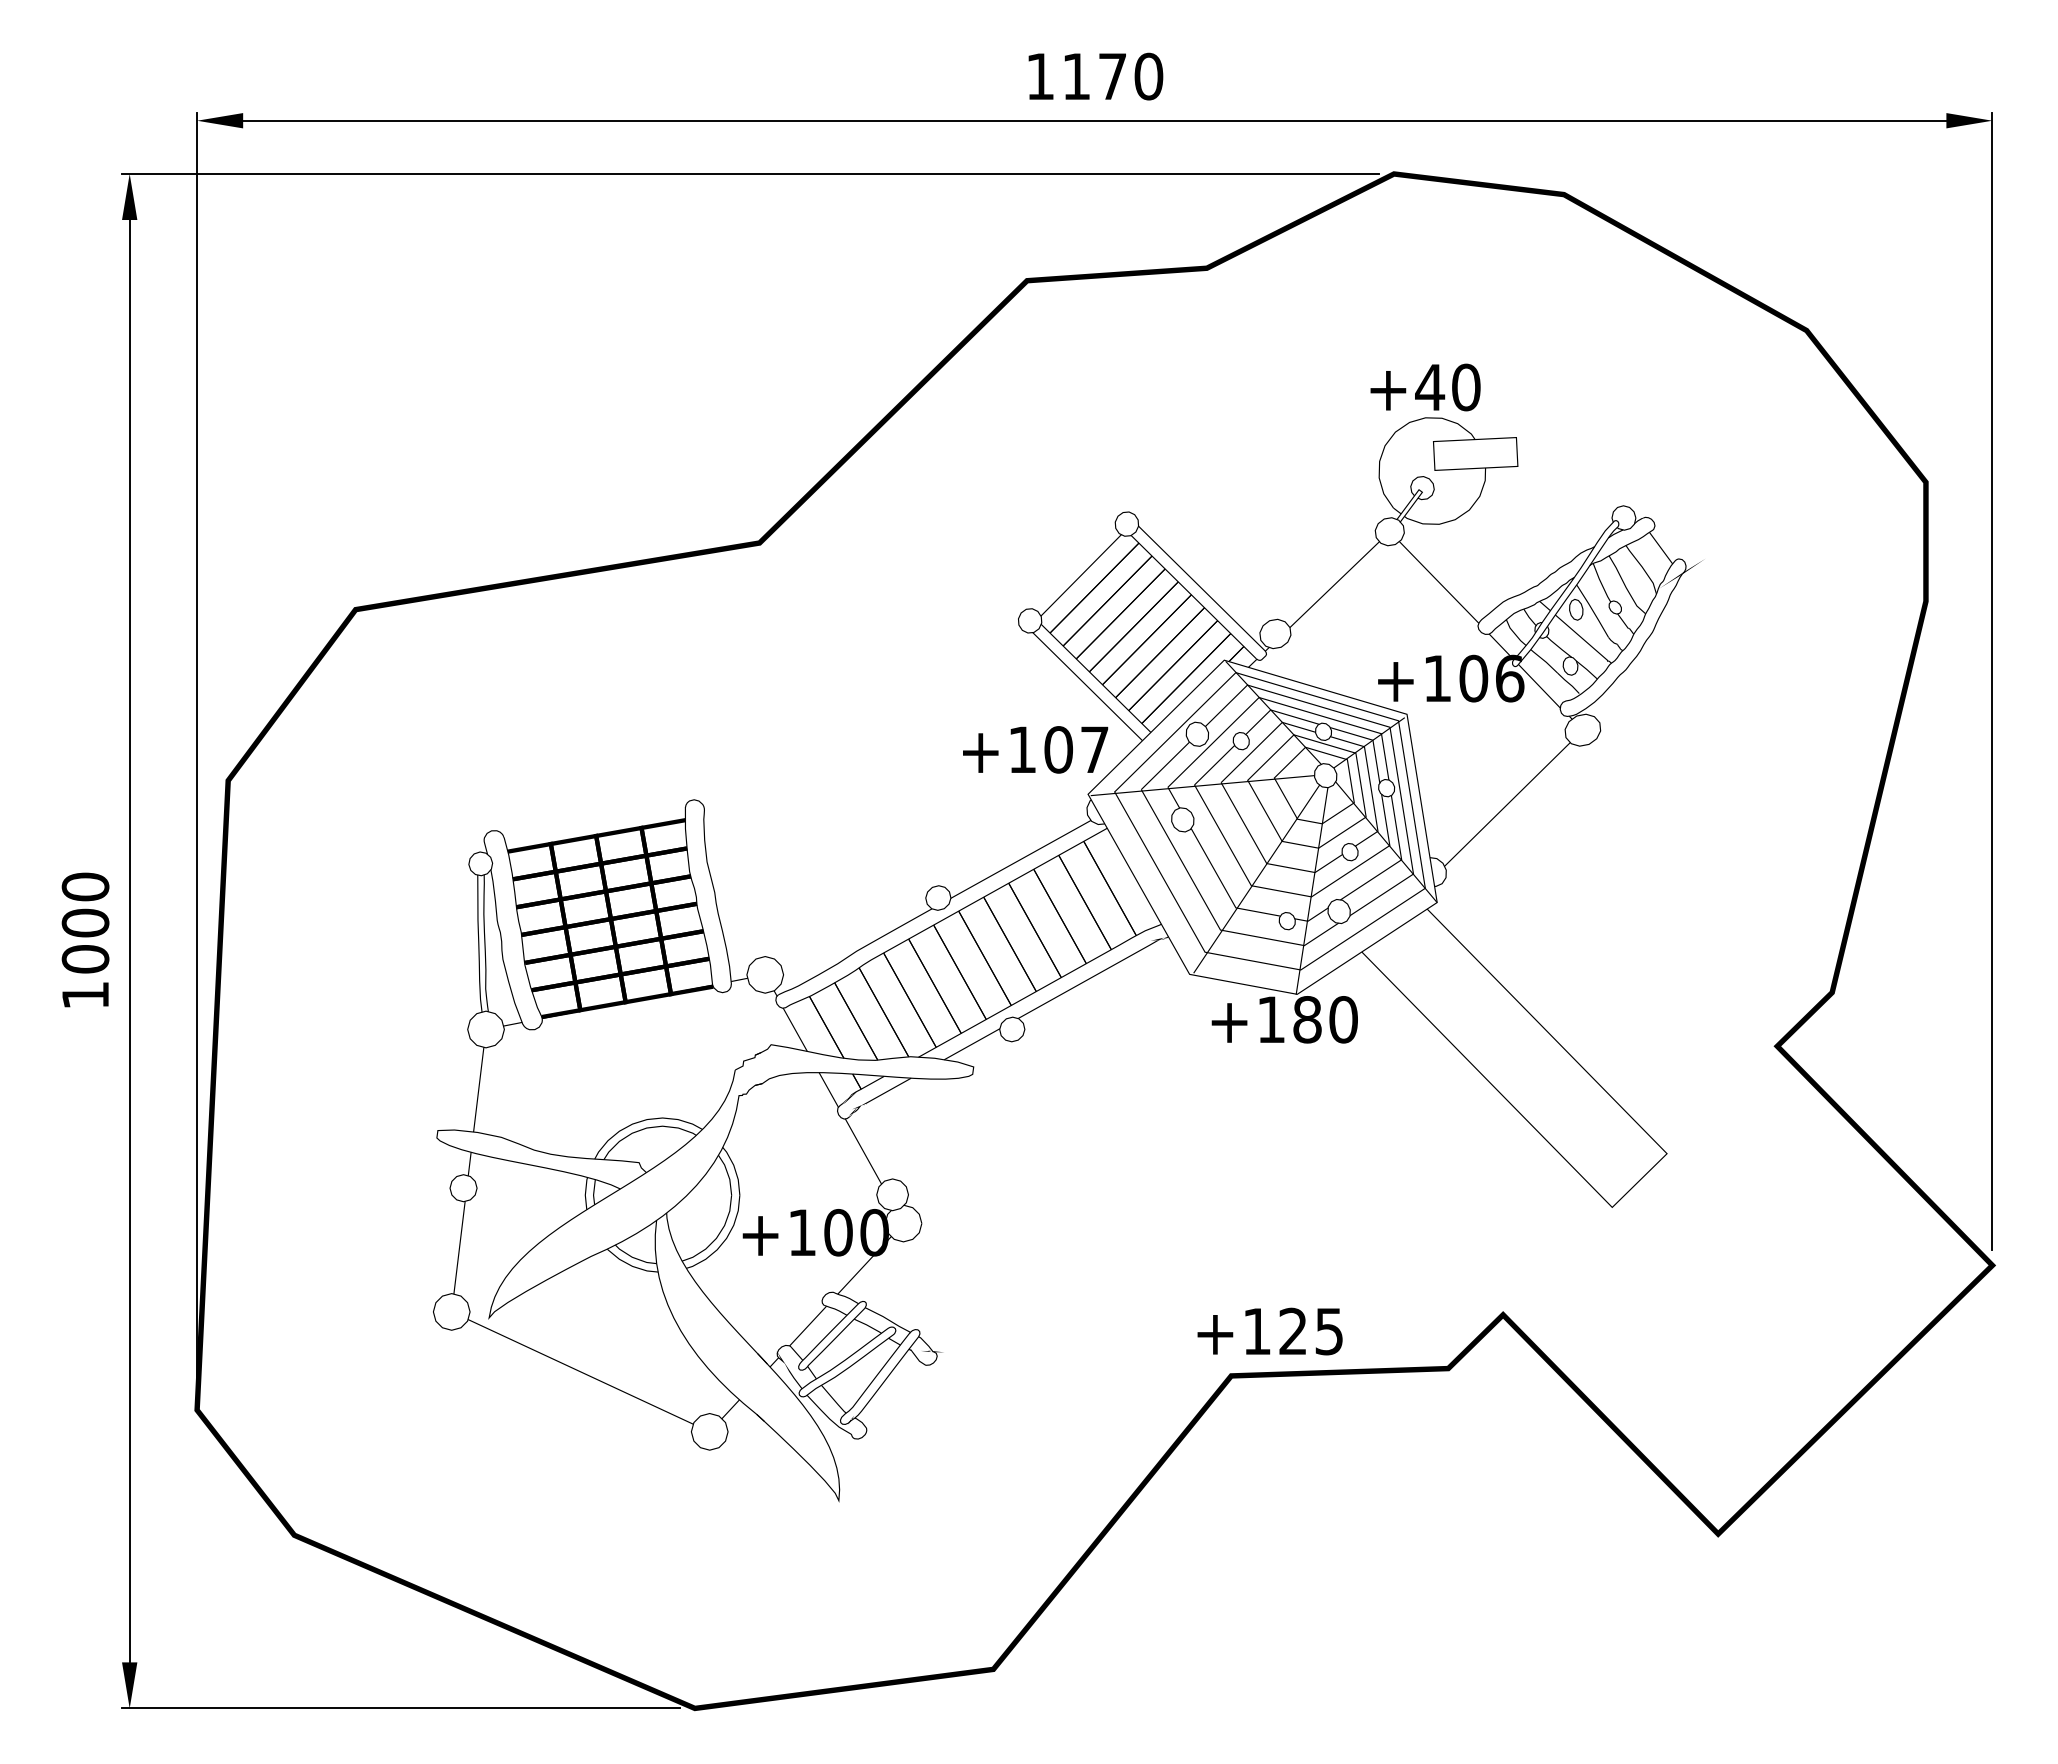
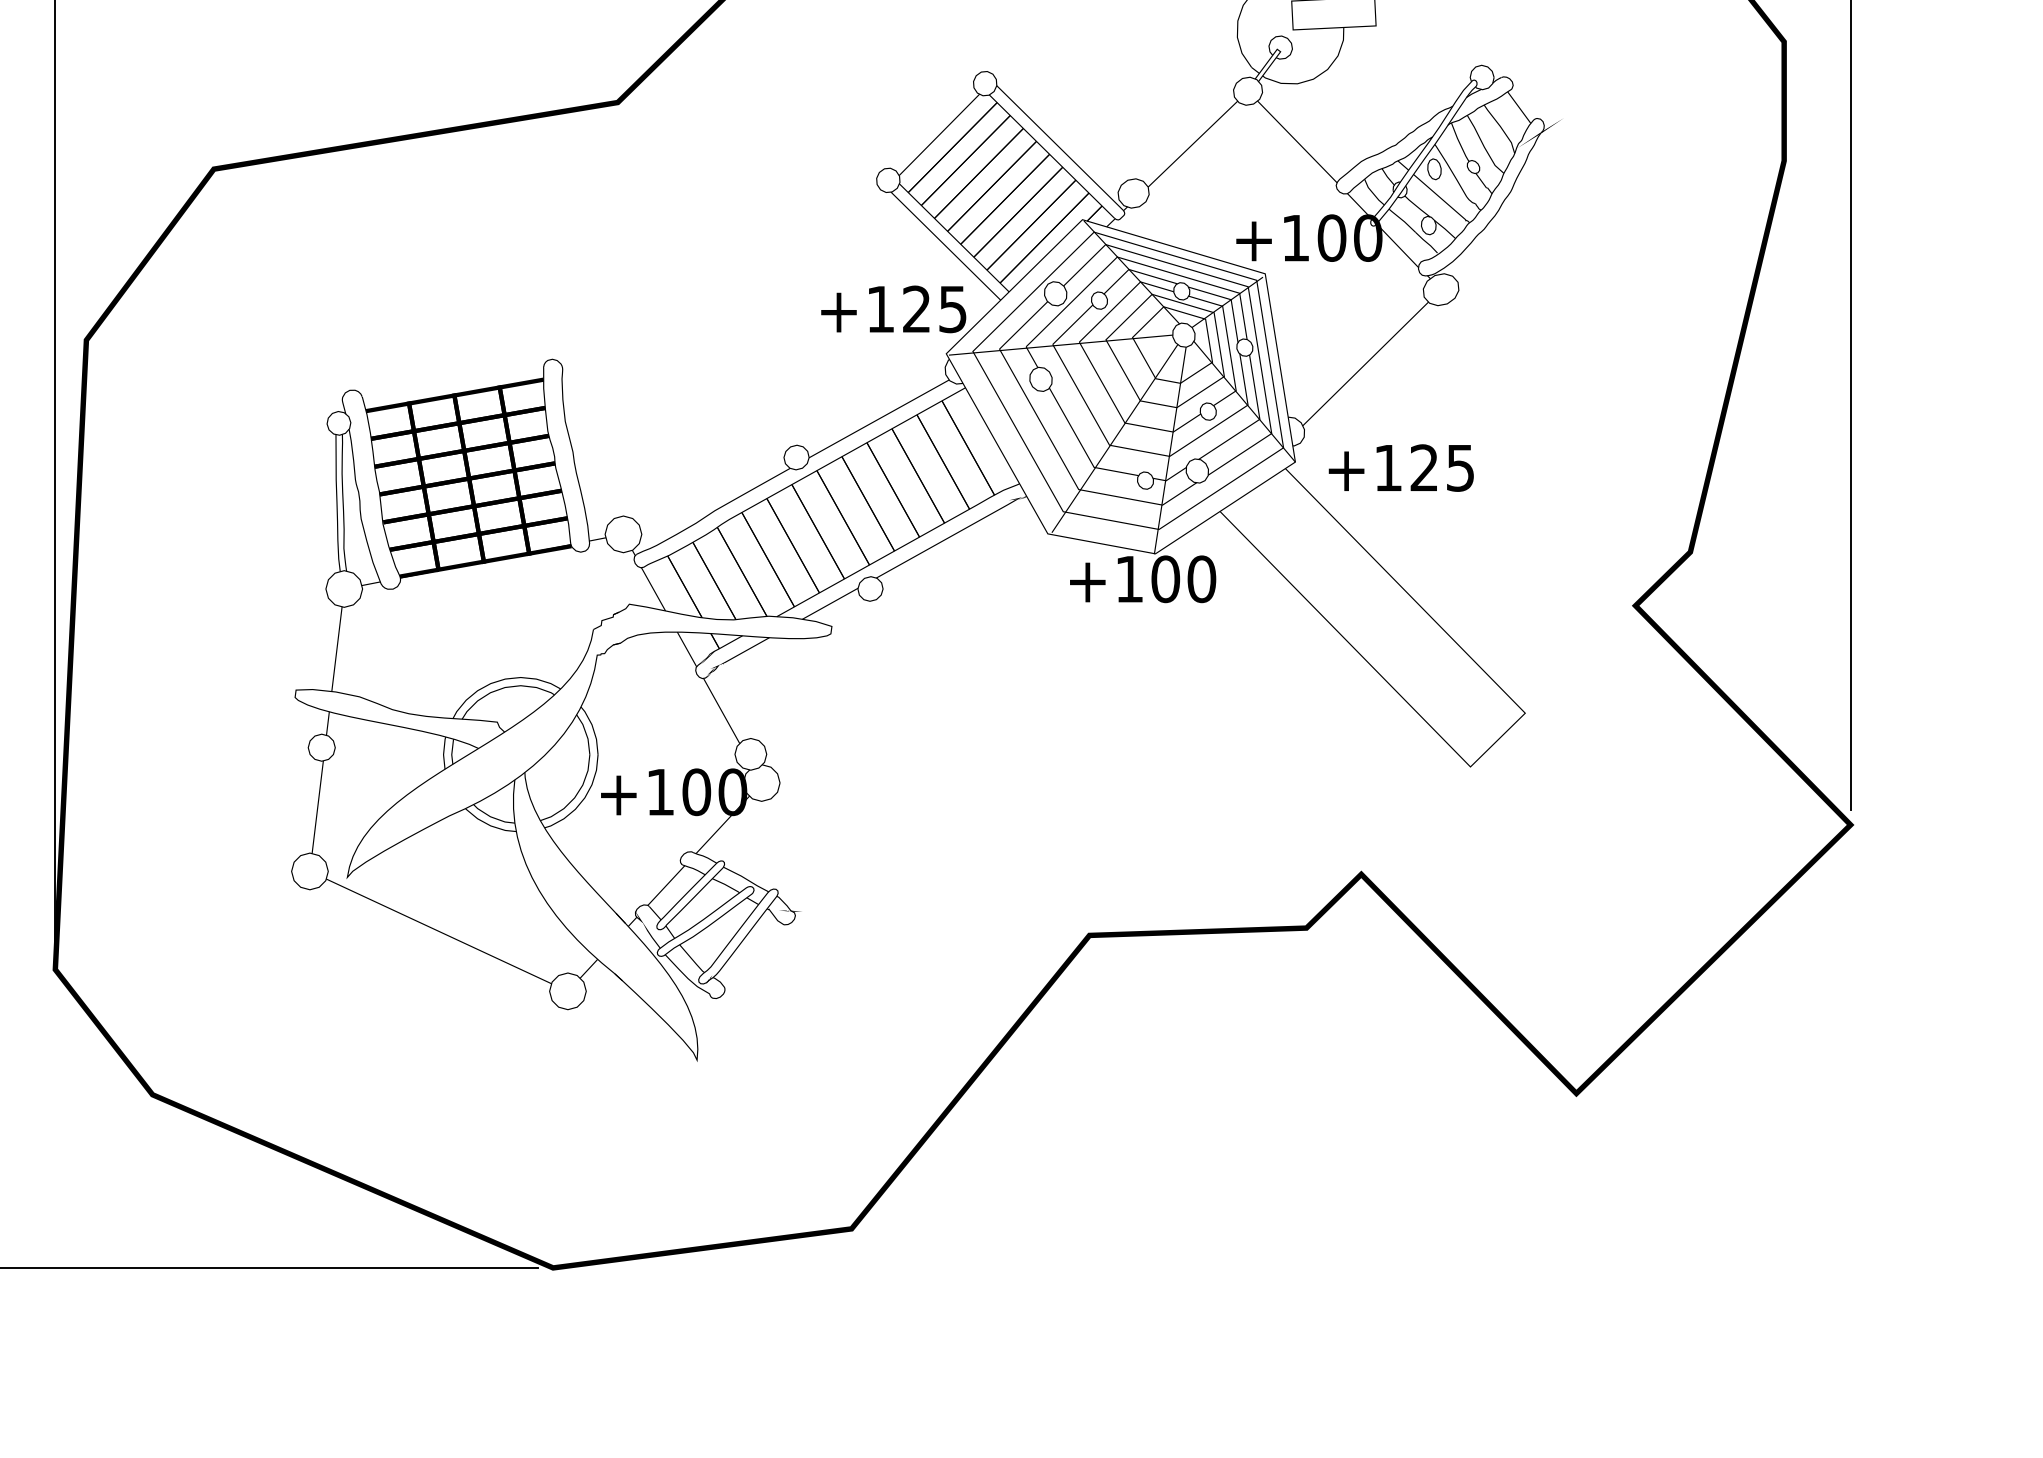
text: (1509, 678) -> (1367, 238), +106 -> +100
text: (1076, 749) -> (934, 309), +107 -> +125
text: (1307, 1019) -> (1165, 579), +180 -> +100
text: (1269, 1331) -> (1400, 468), moved

